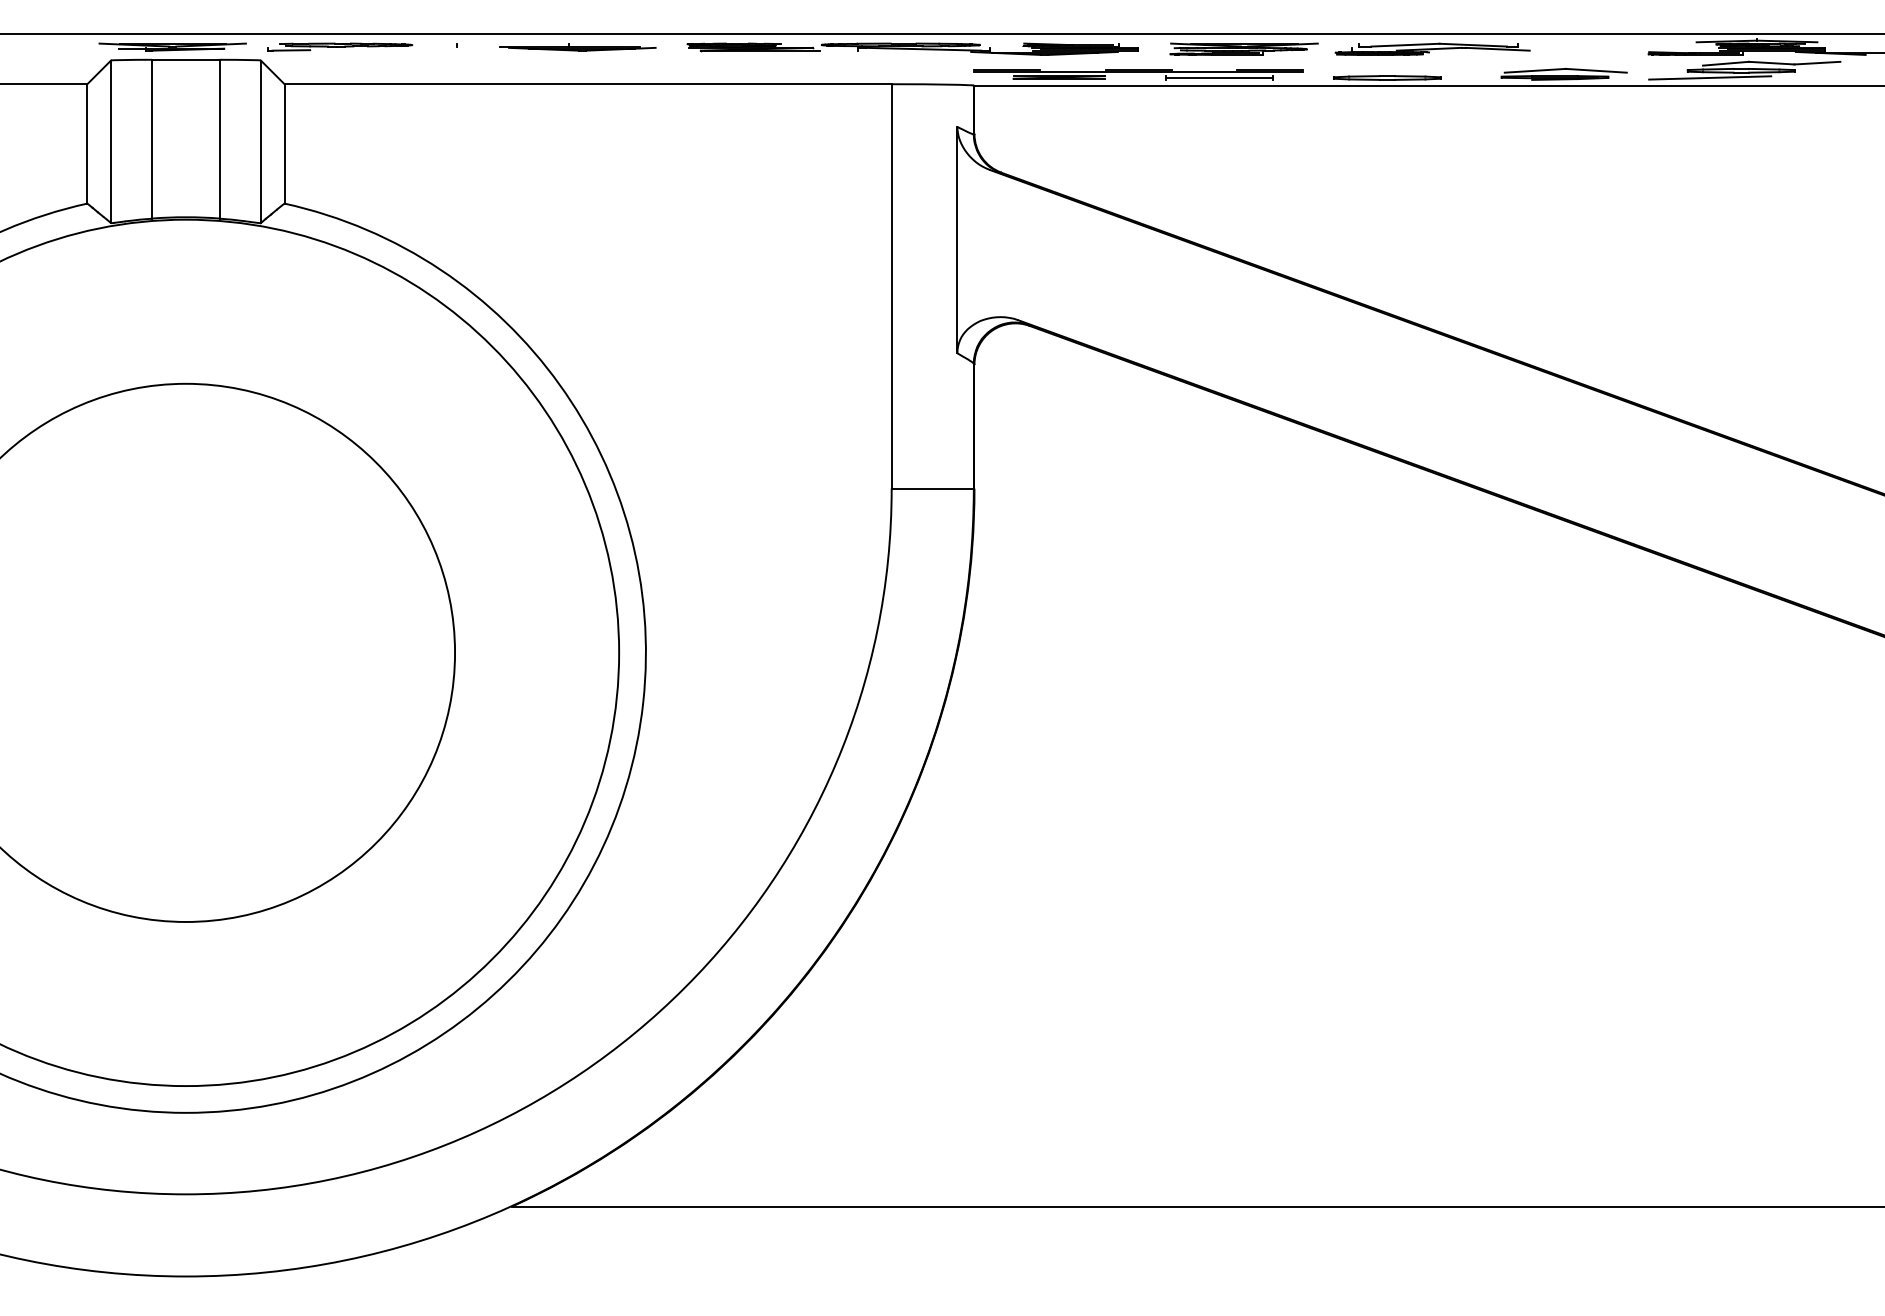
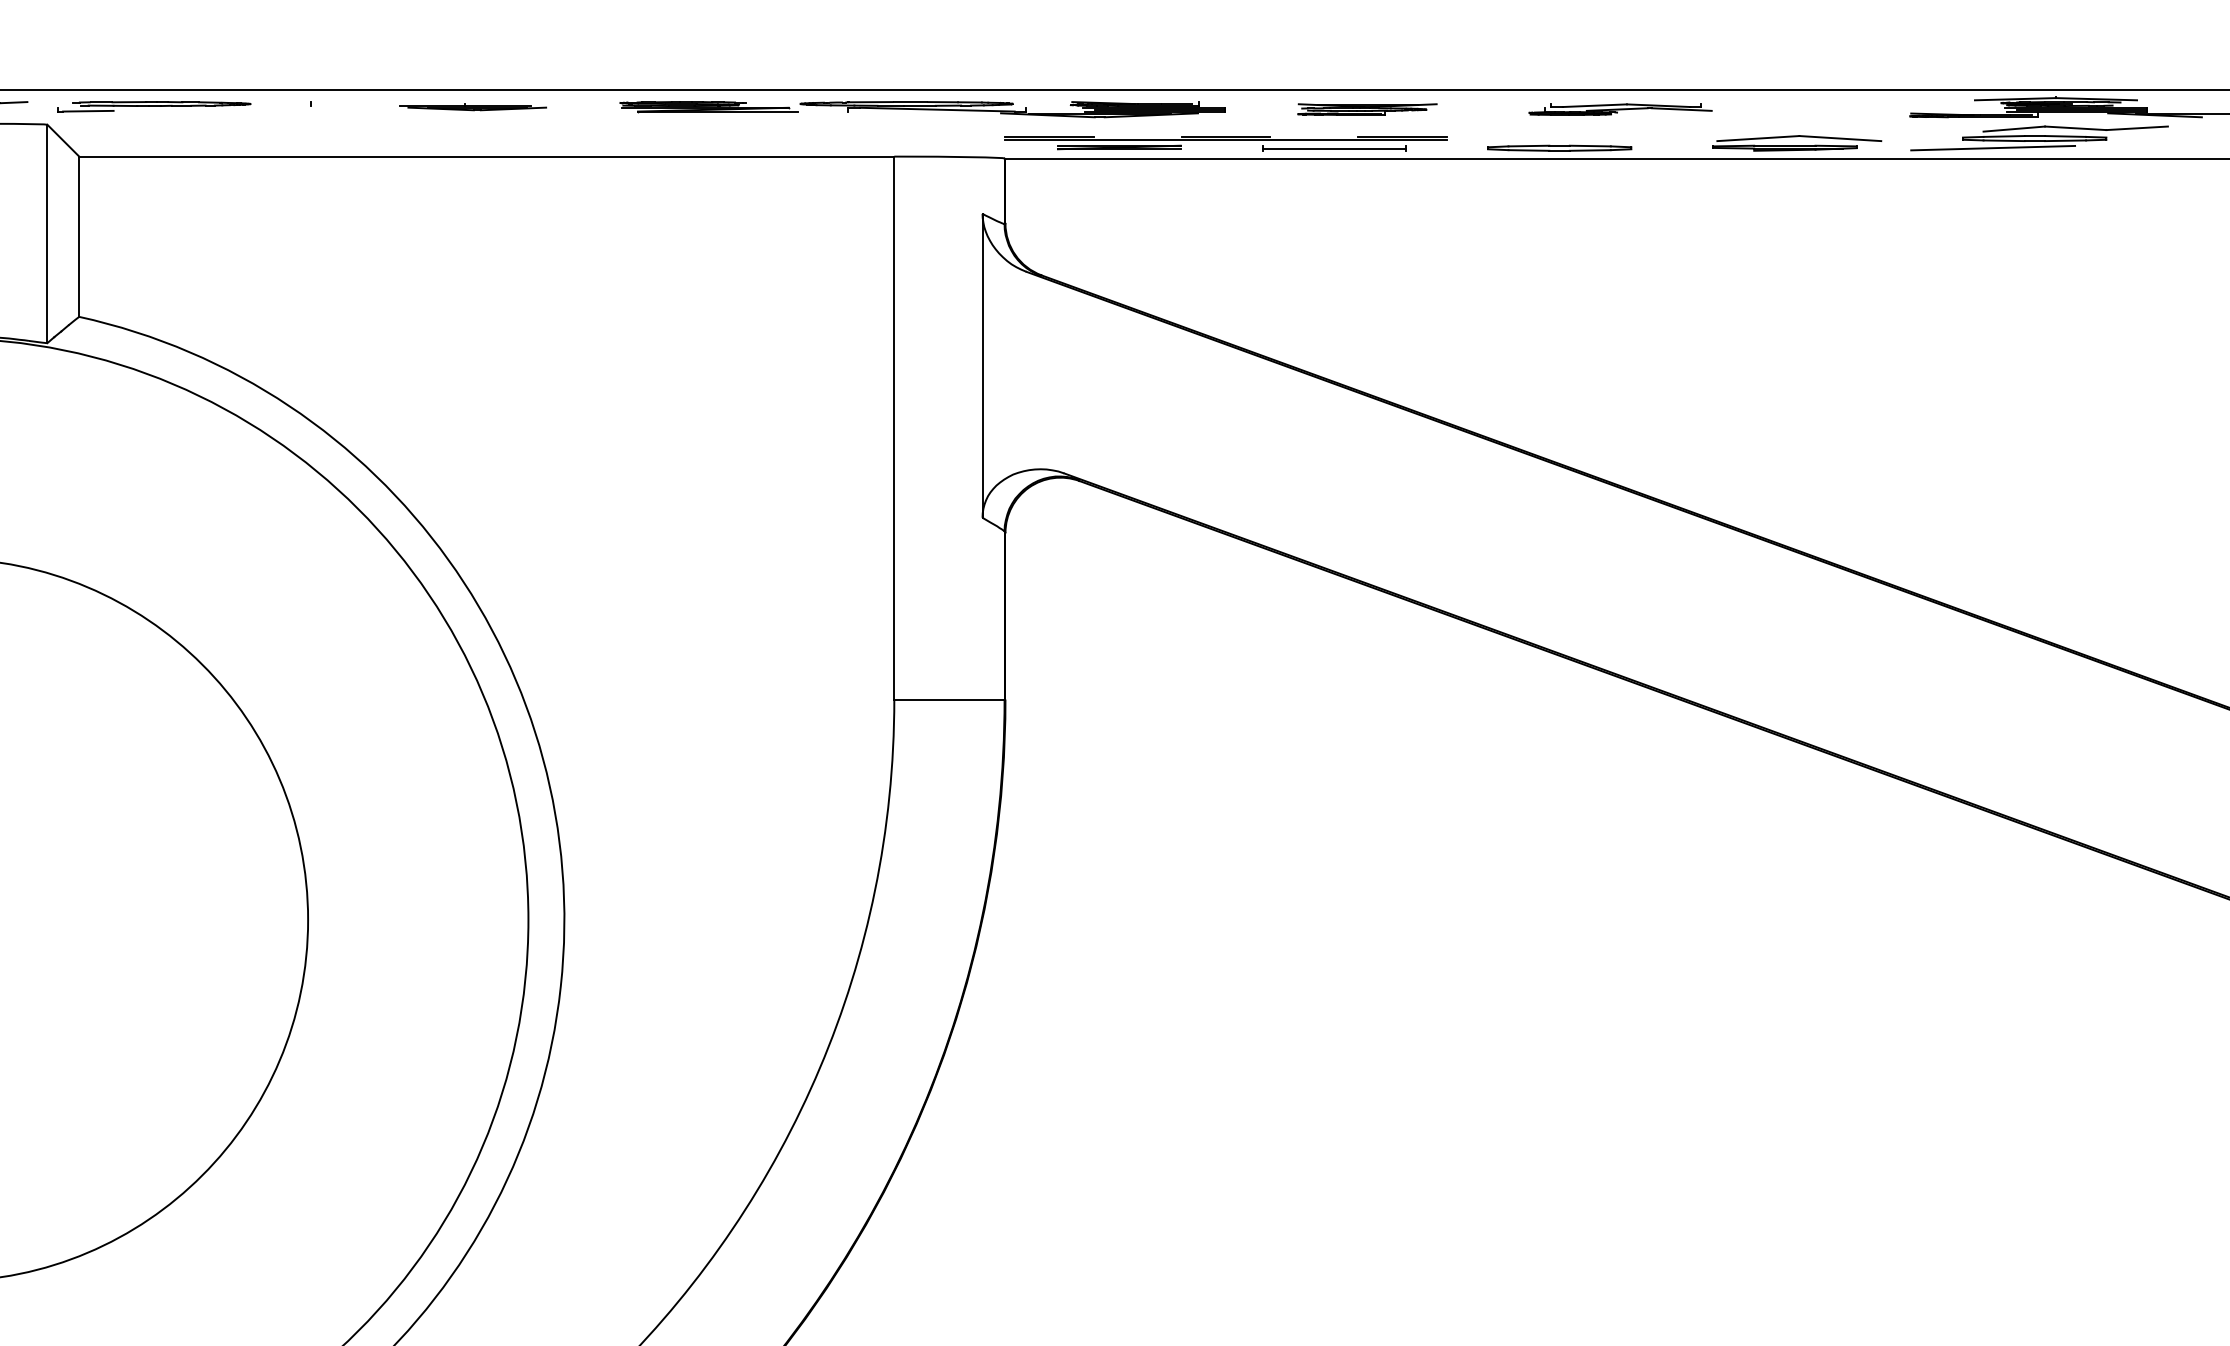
part: (577, 47) -> (472, 107), size x0.7
part: (1243, 48) -> (1366, 108), size x0.7
part: (1432, 48) -> (1620, 108), size x0.7

